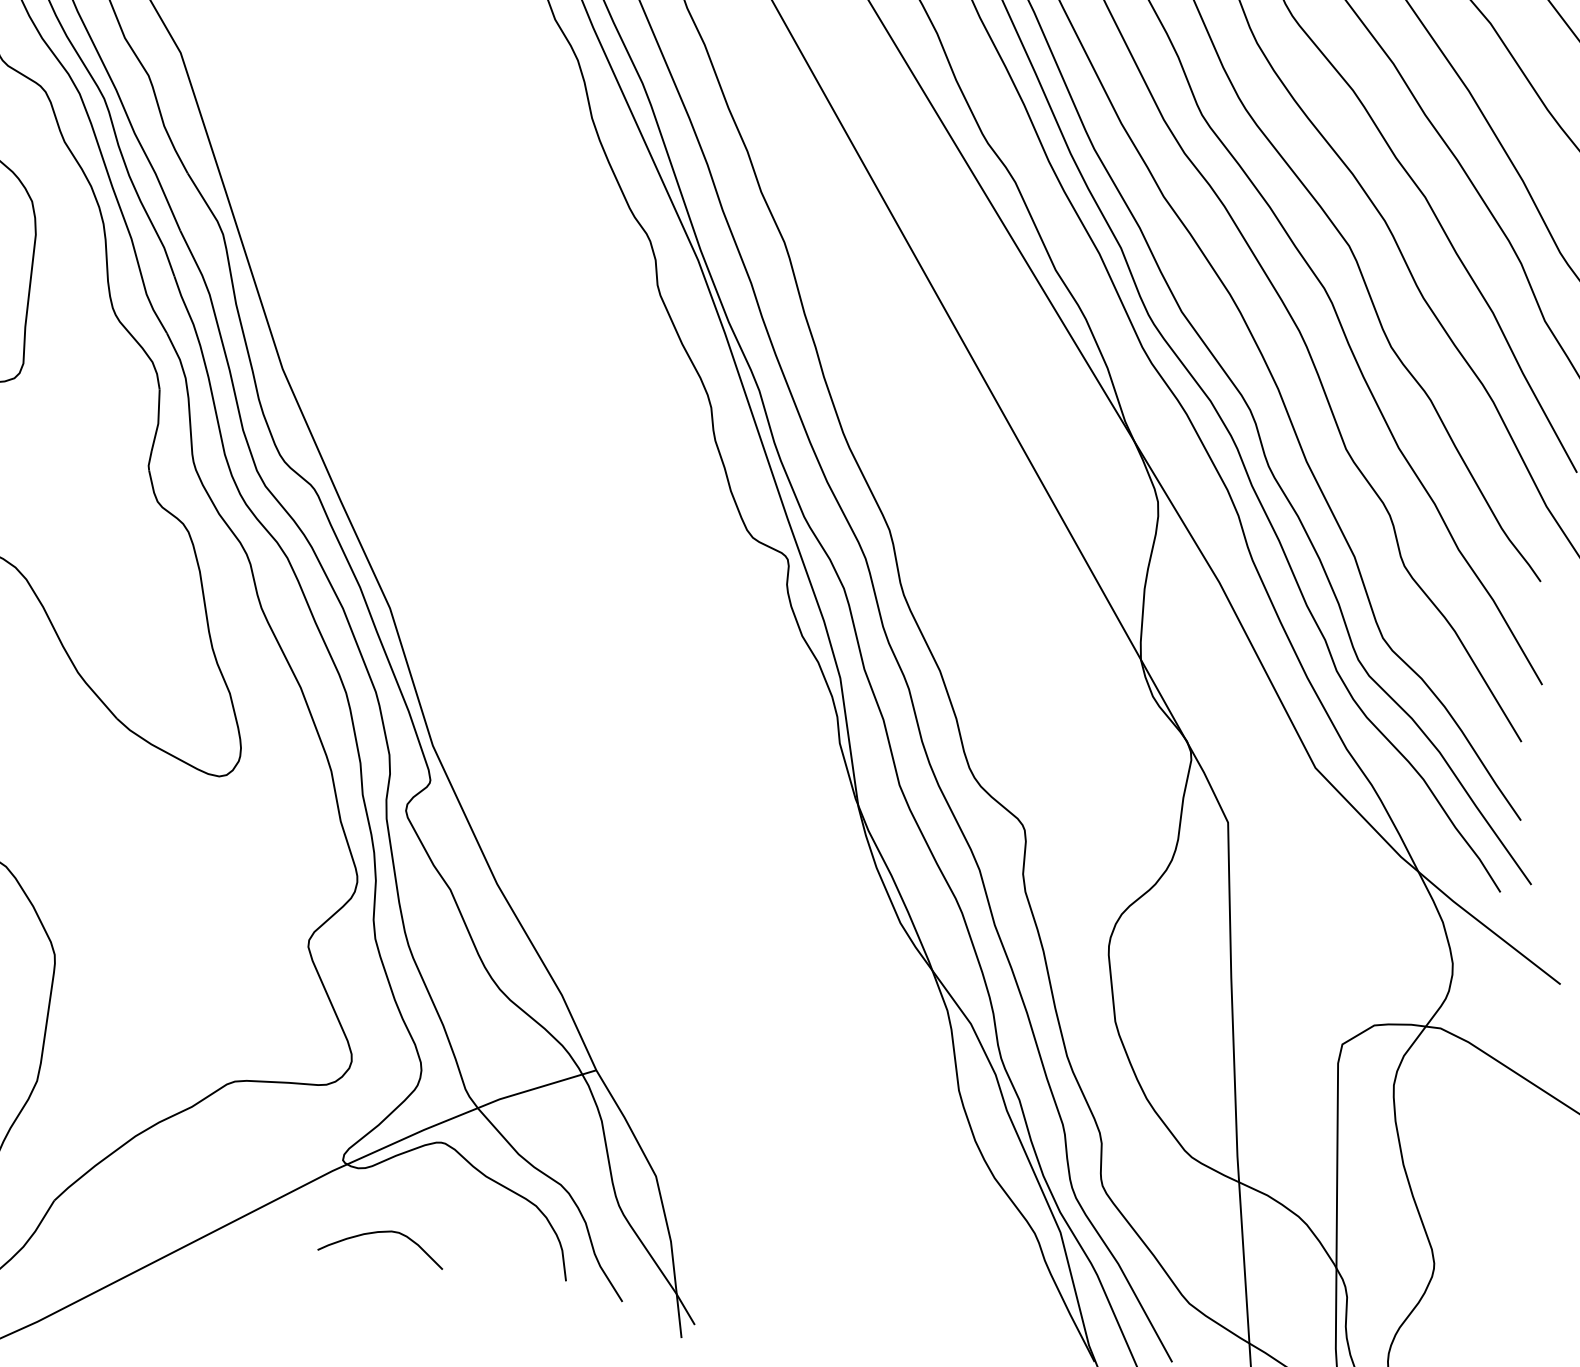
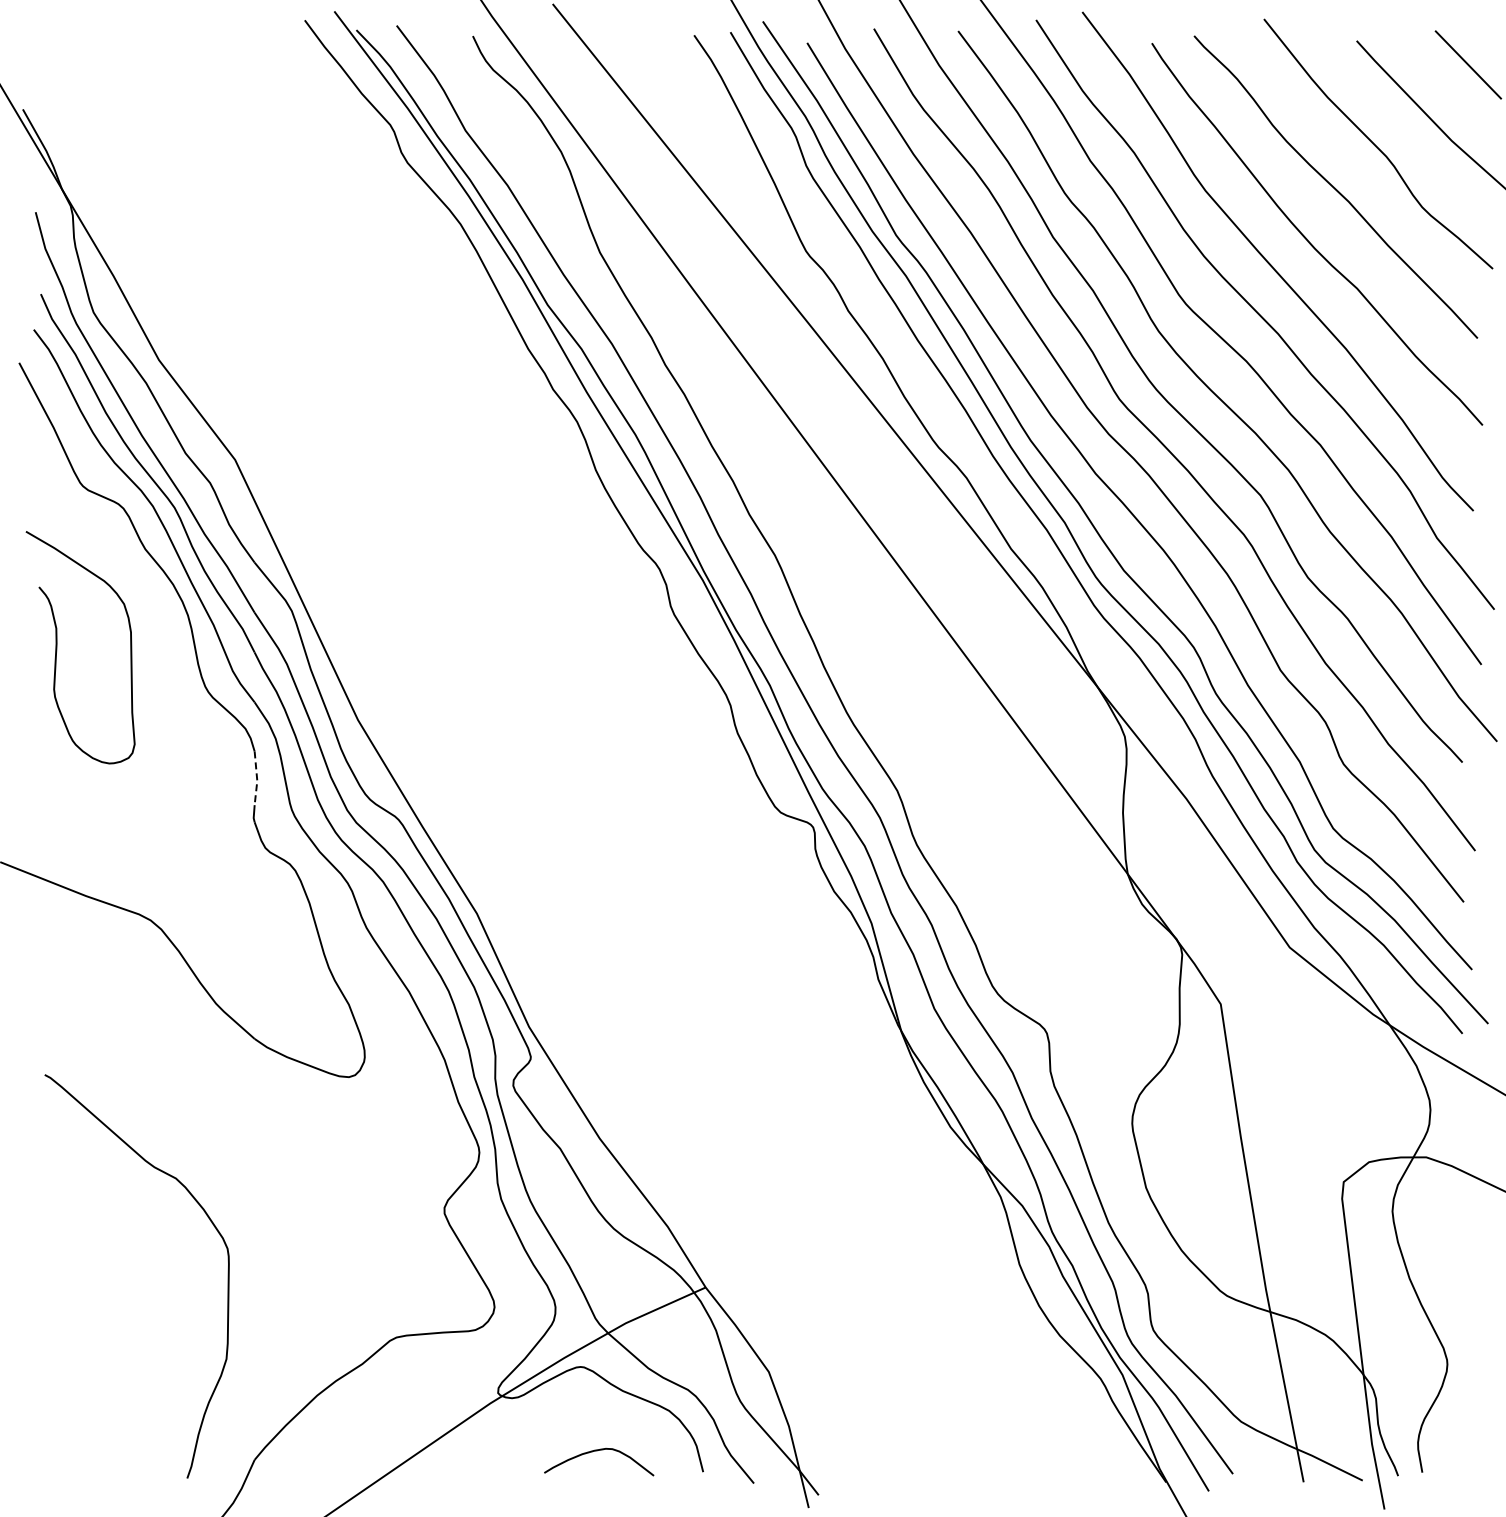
line: (158, 422) -> (257, 779), solid -> dashed
curve: (381, 1233) -> (597, 1451), moved

